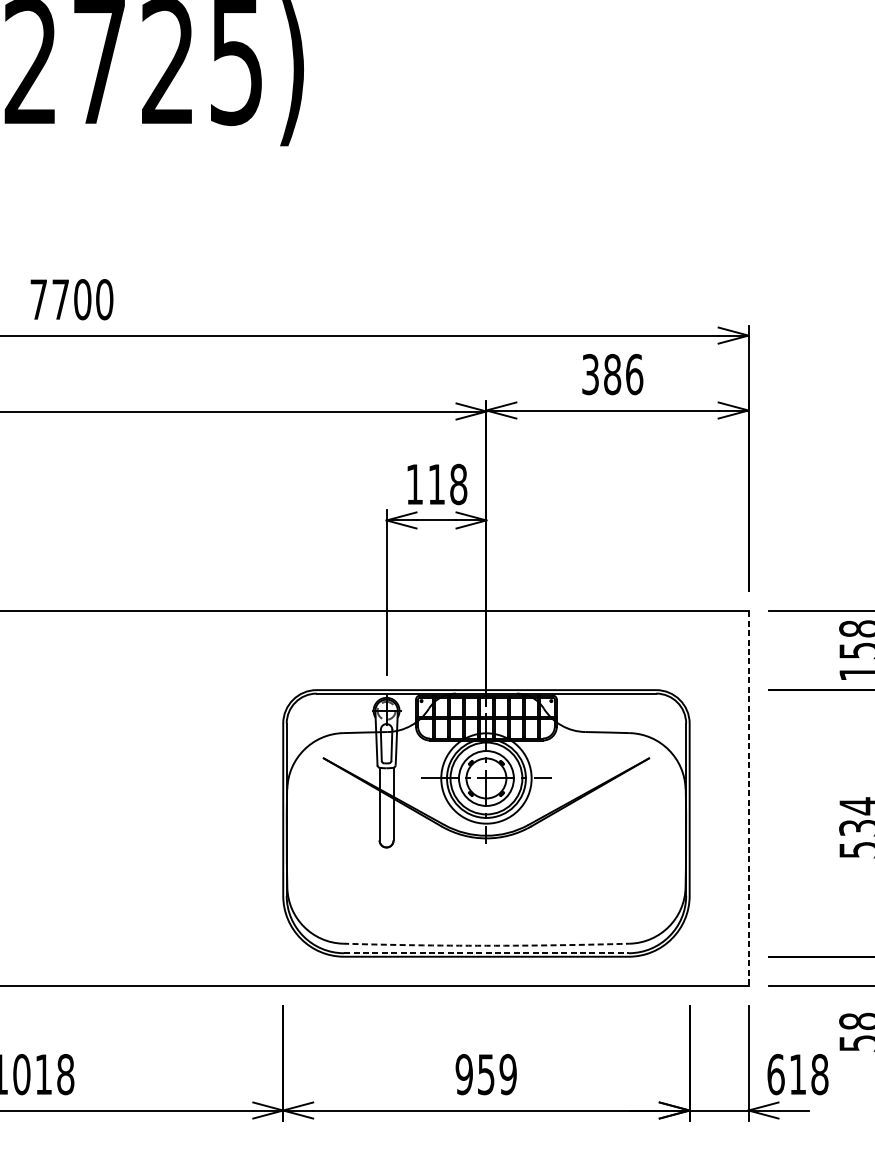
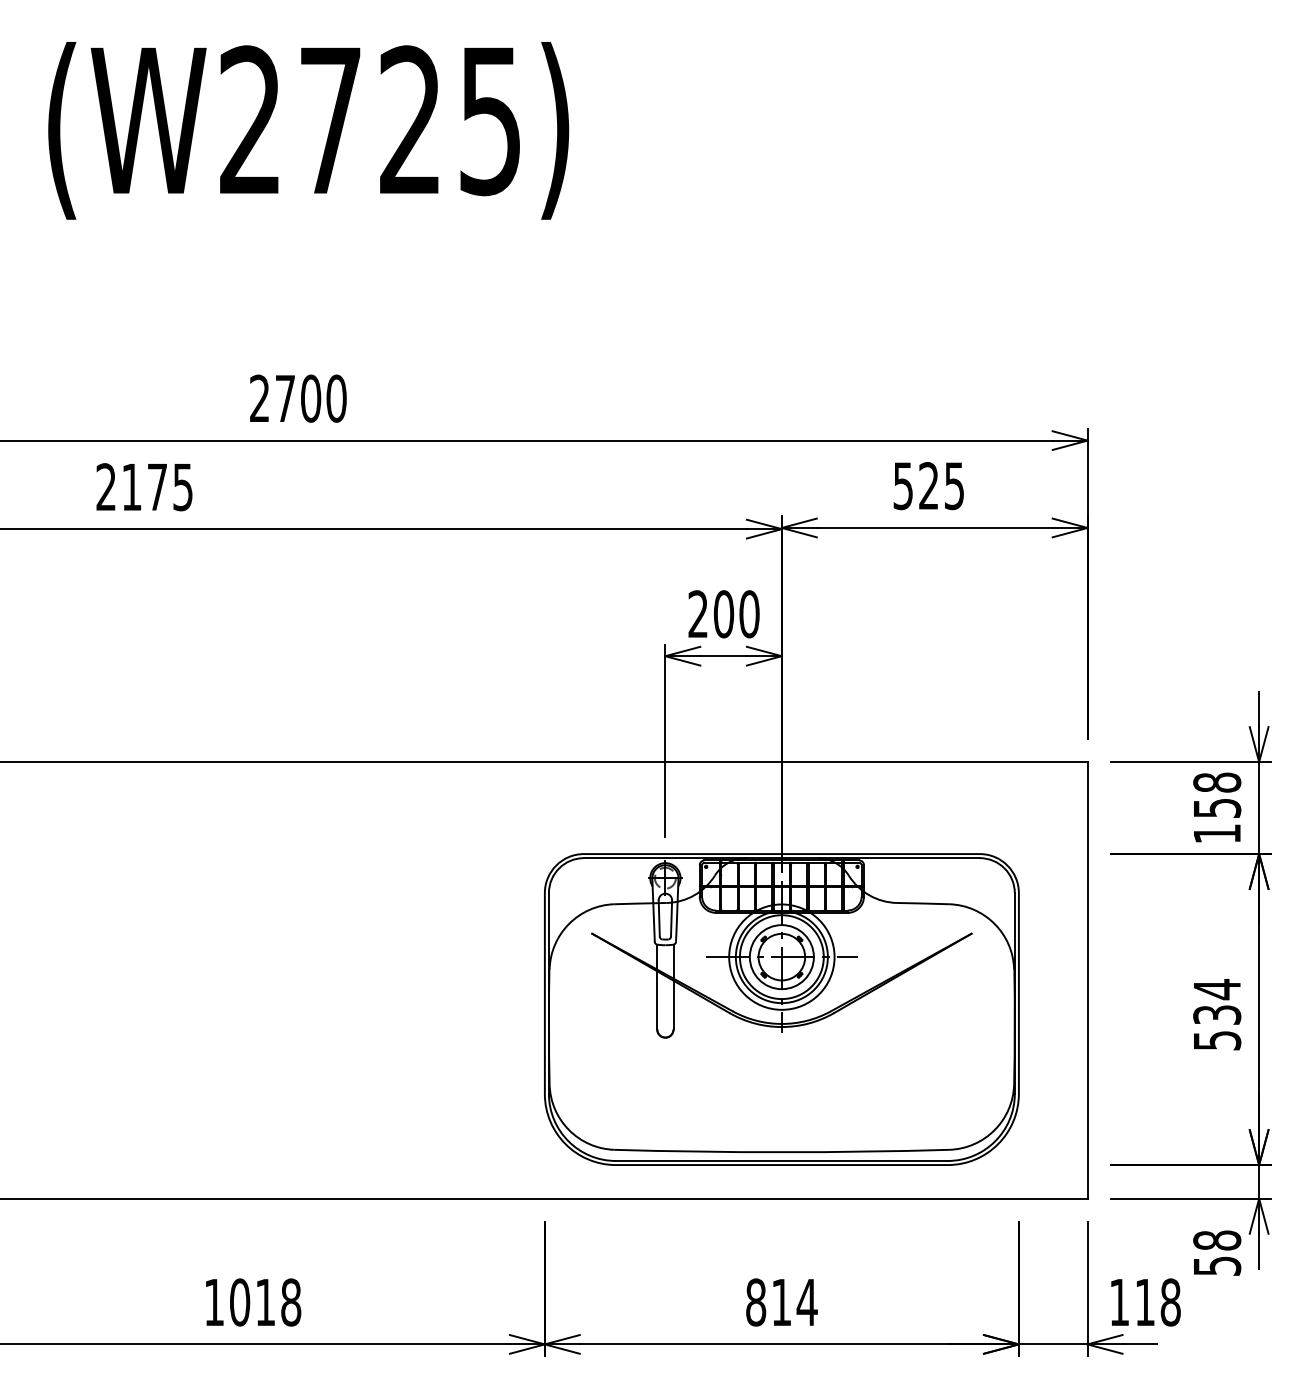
text: (38, 298) -> (259, 397), 7700 -> 2700
text: (613, 374) -> (929, 486), 386 -> 525
text: (436, 484) -> (723, 614), 118 -> 200
line: (748, 798) -> (1087, 980), dashed -> solid
arc: (486, 945) -> (781, 1152), dashed -> solid
line: (486, 952) -> (781, 1160), dashed -> solid
text: (486, 1074) -> (781, 1302), 959 -> 814
text: (775, 1074) -> (1119, 1302), 618 -> 118

